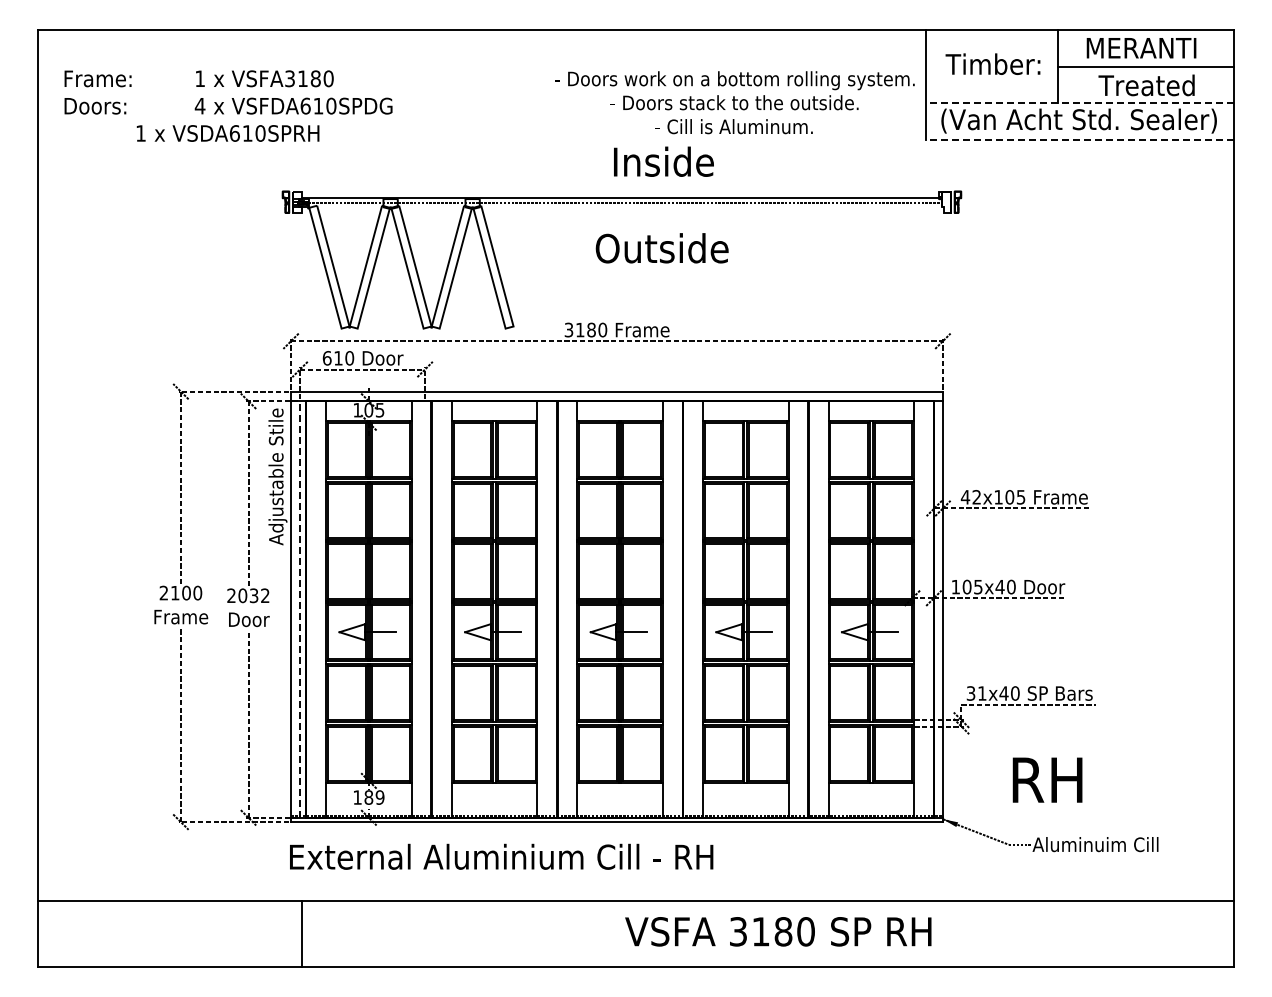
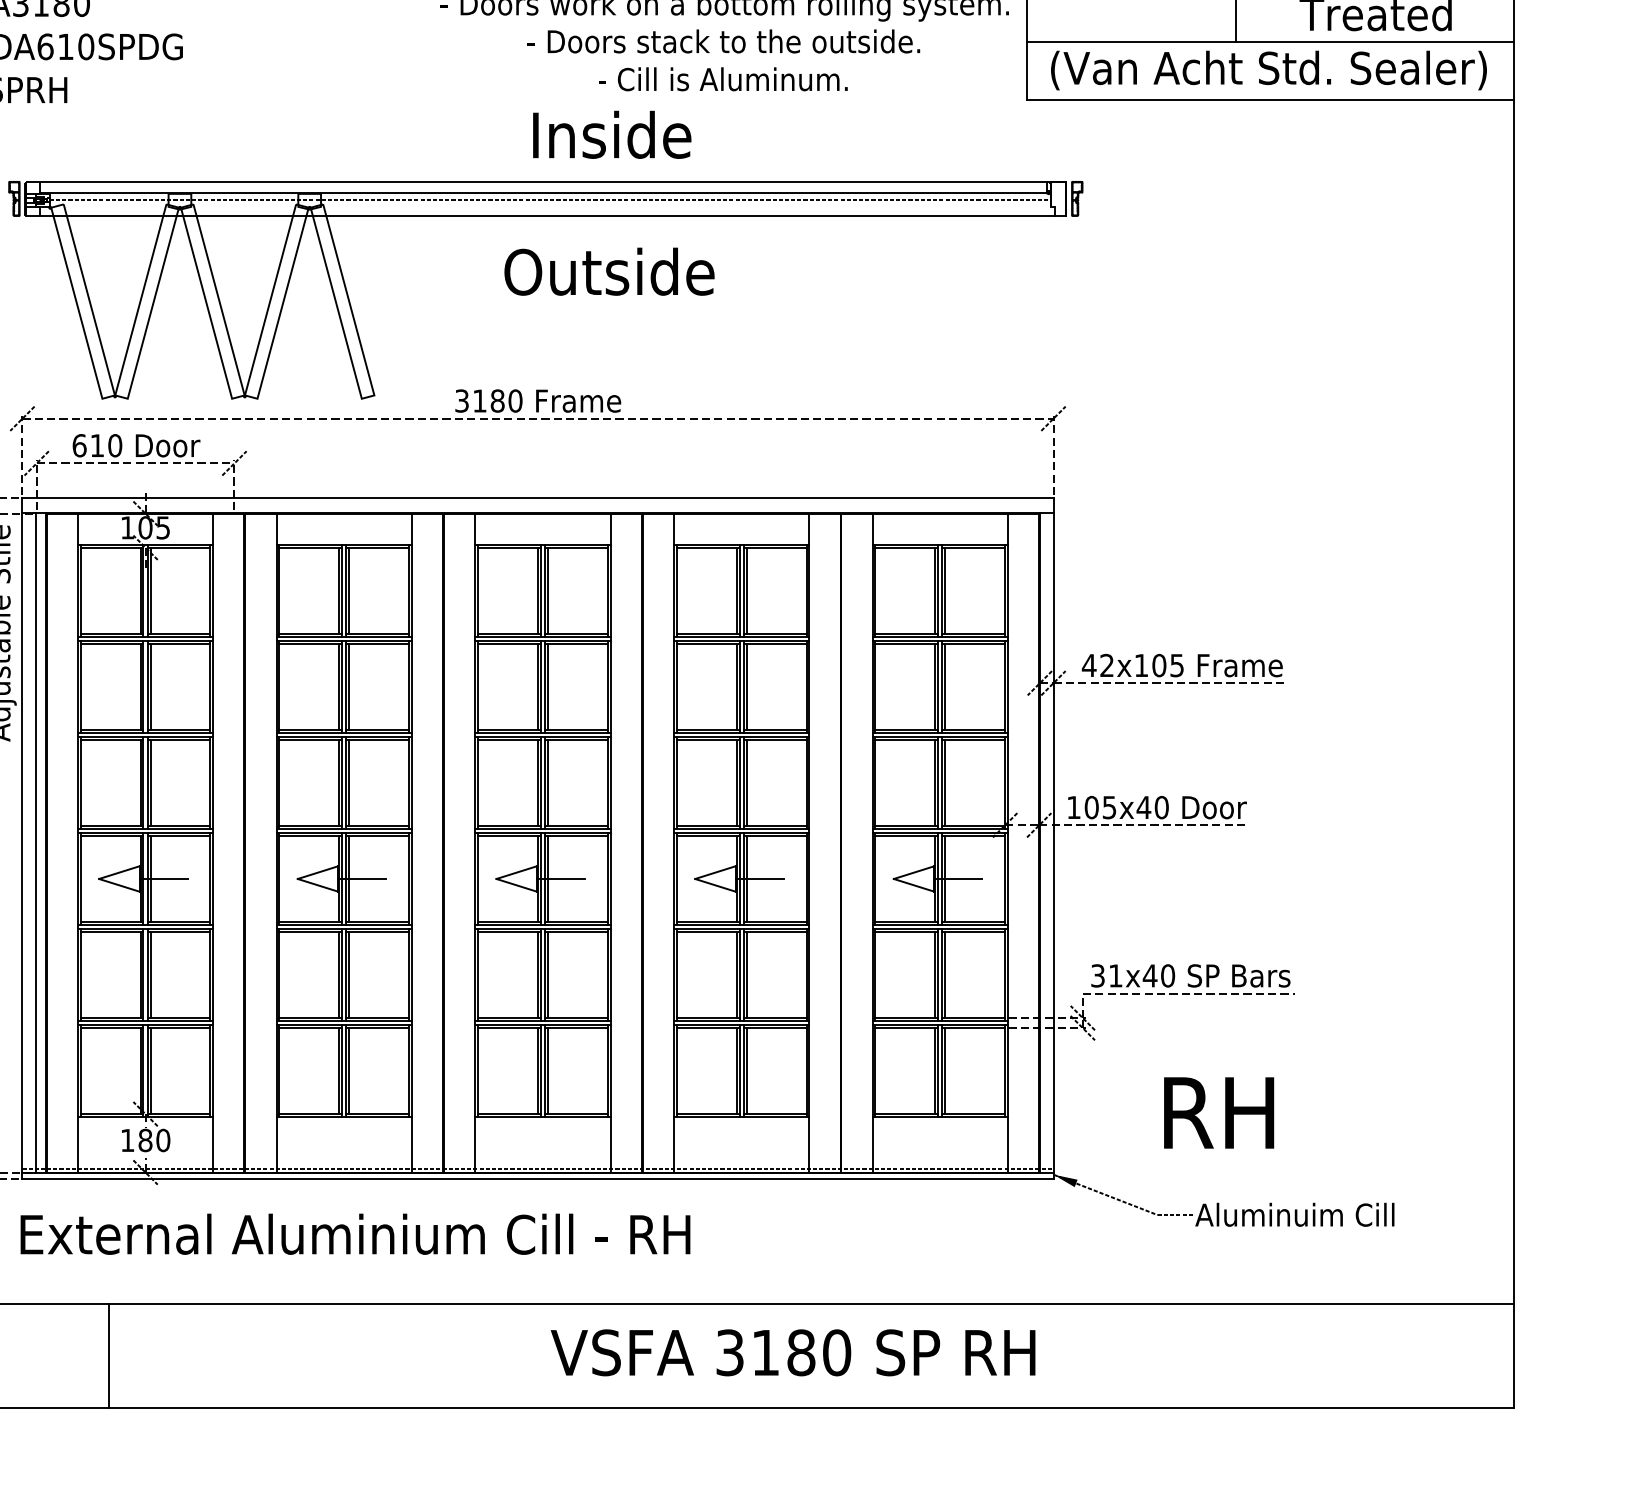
line: (1080, 103) -> (1271, 42), dashed -> solid
line: (1080, 139) -> (1271, 99), dashed -> solid
line: (620, 191) -> (543, 181), added
line: (623, 213) -> (548, 216), added
line: (299, 609) -> (35, 843), dashed -> solid
text: (379, 797) -> (162, 1140), 189 -> 180
line: (301, 933) -> (108, 1355), moved

